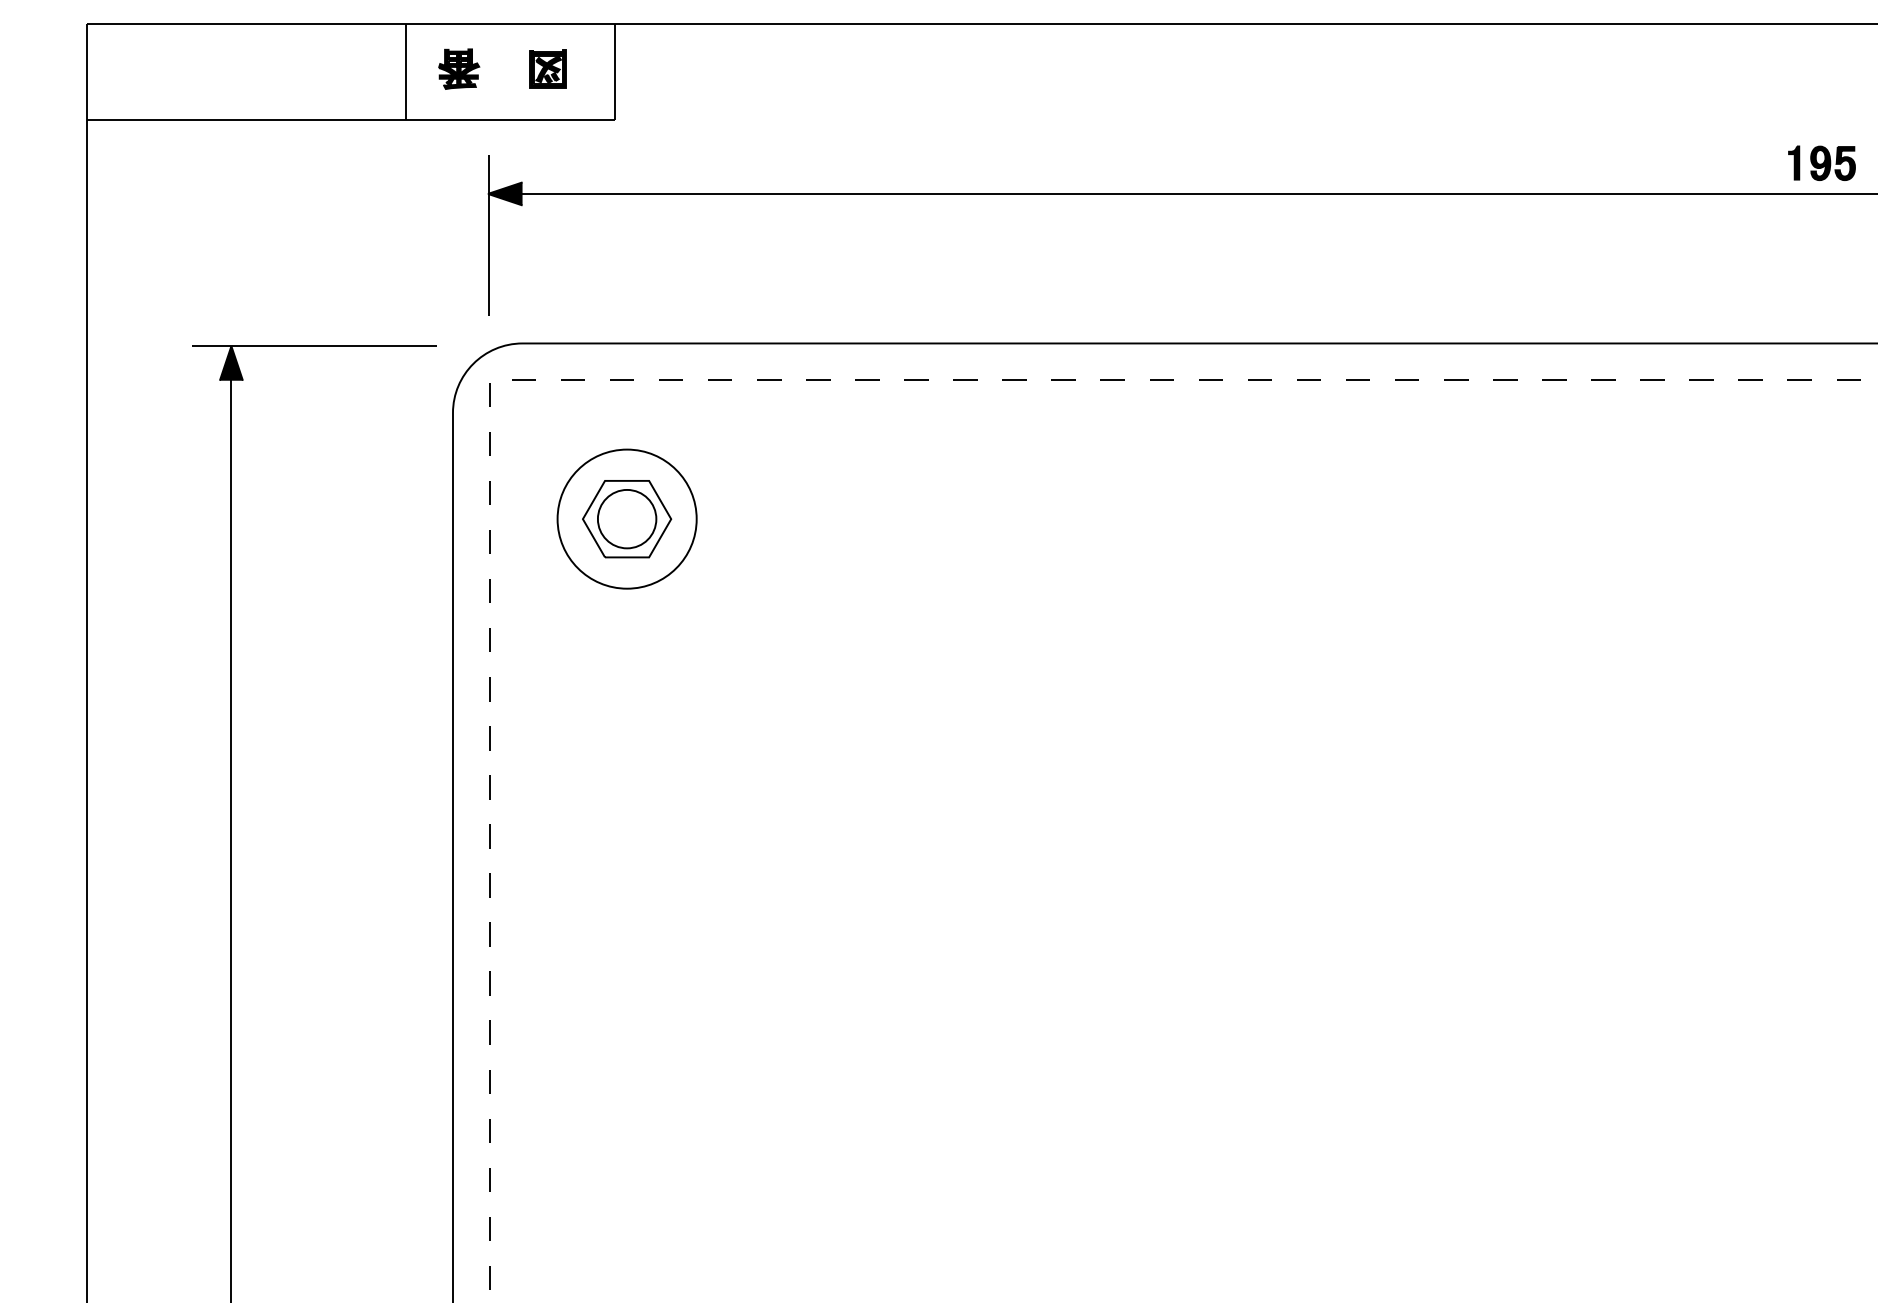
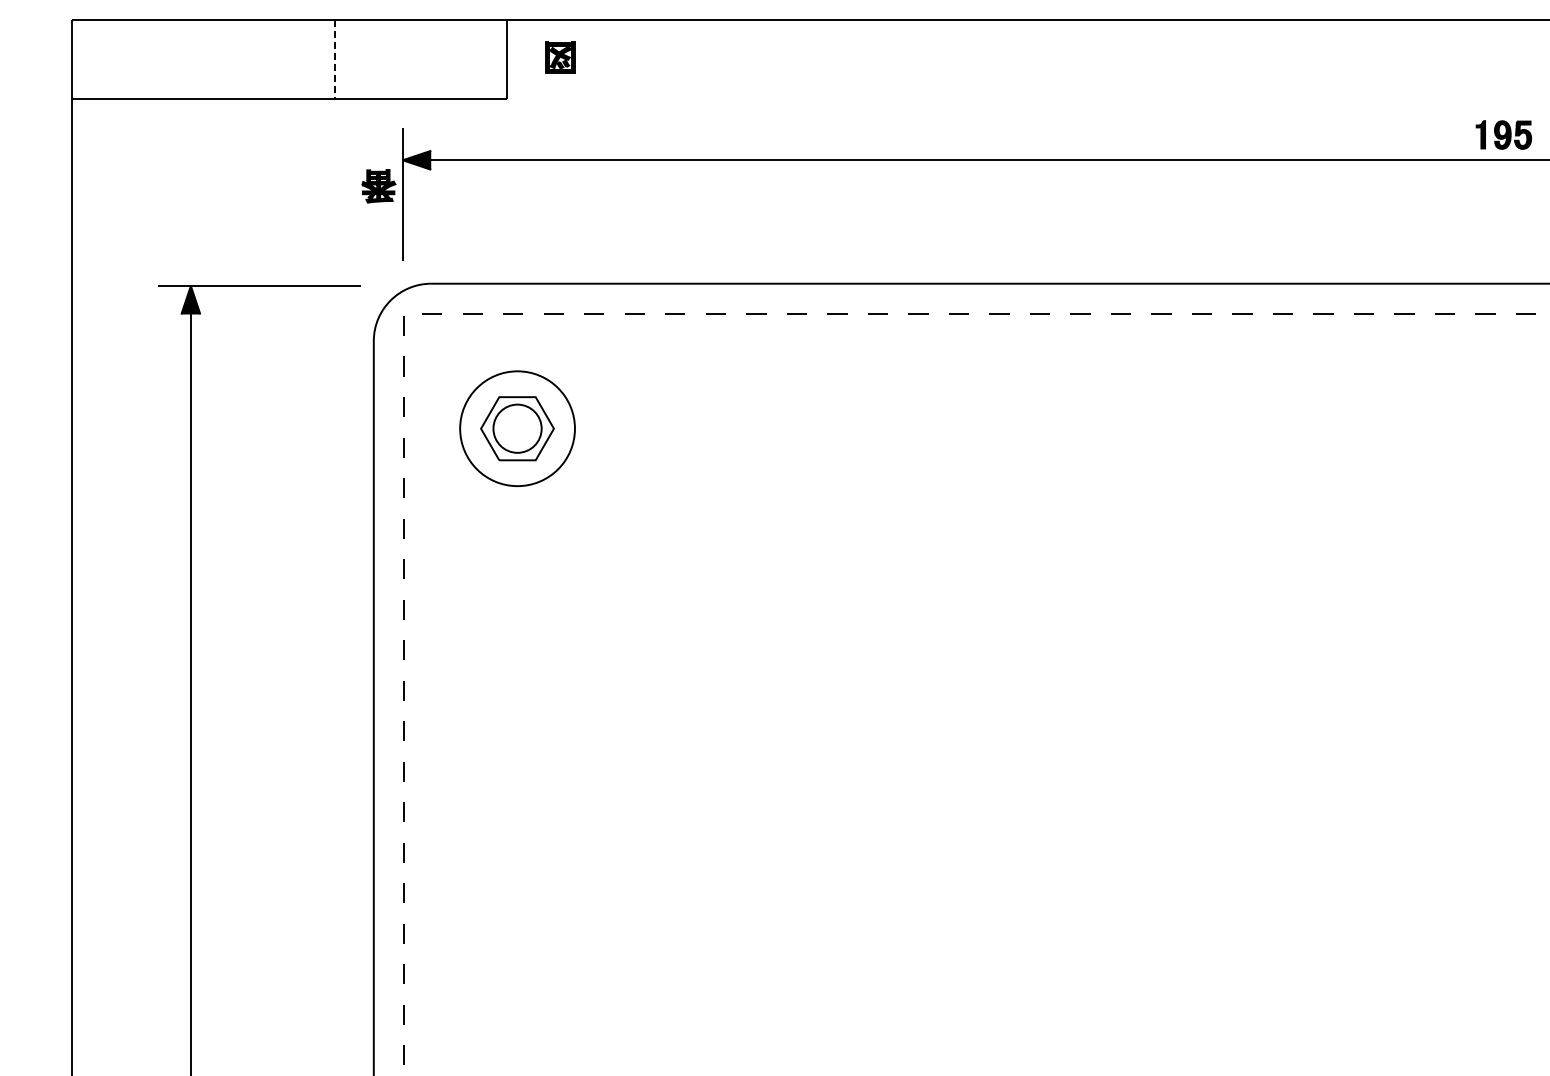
part: (458, 69) -> (378, 186), moved
part: (548, 69) -> (560, 57), moved
line: (406, 71) -> (335, 59), solid -> dashed

